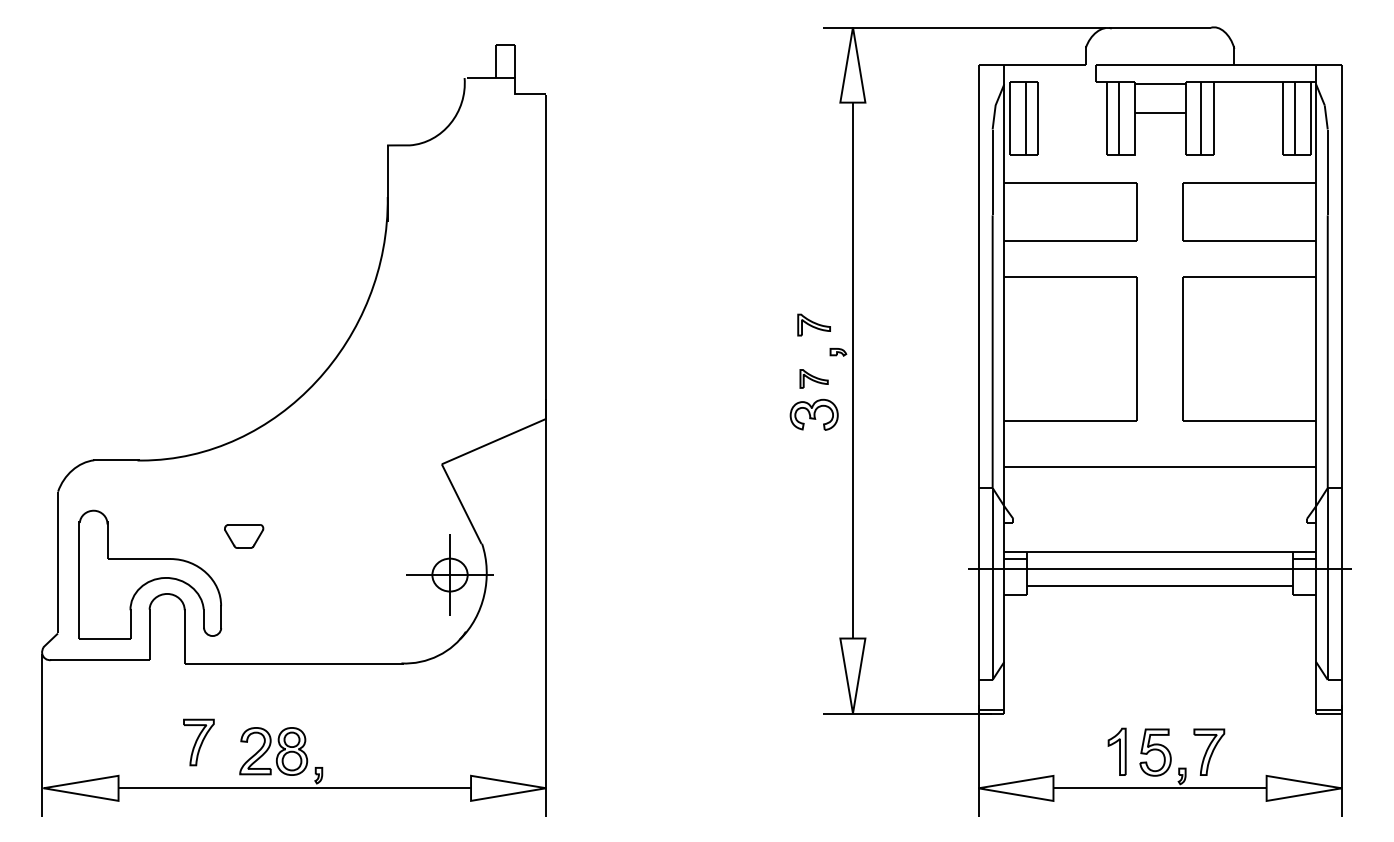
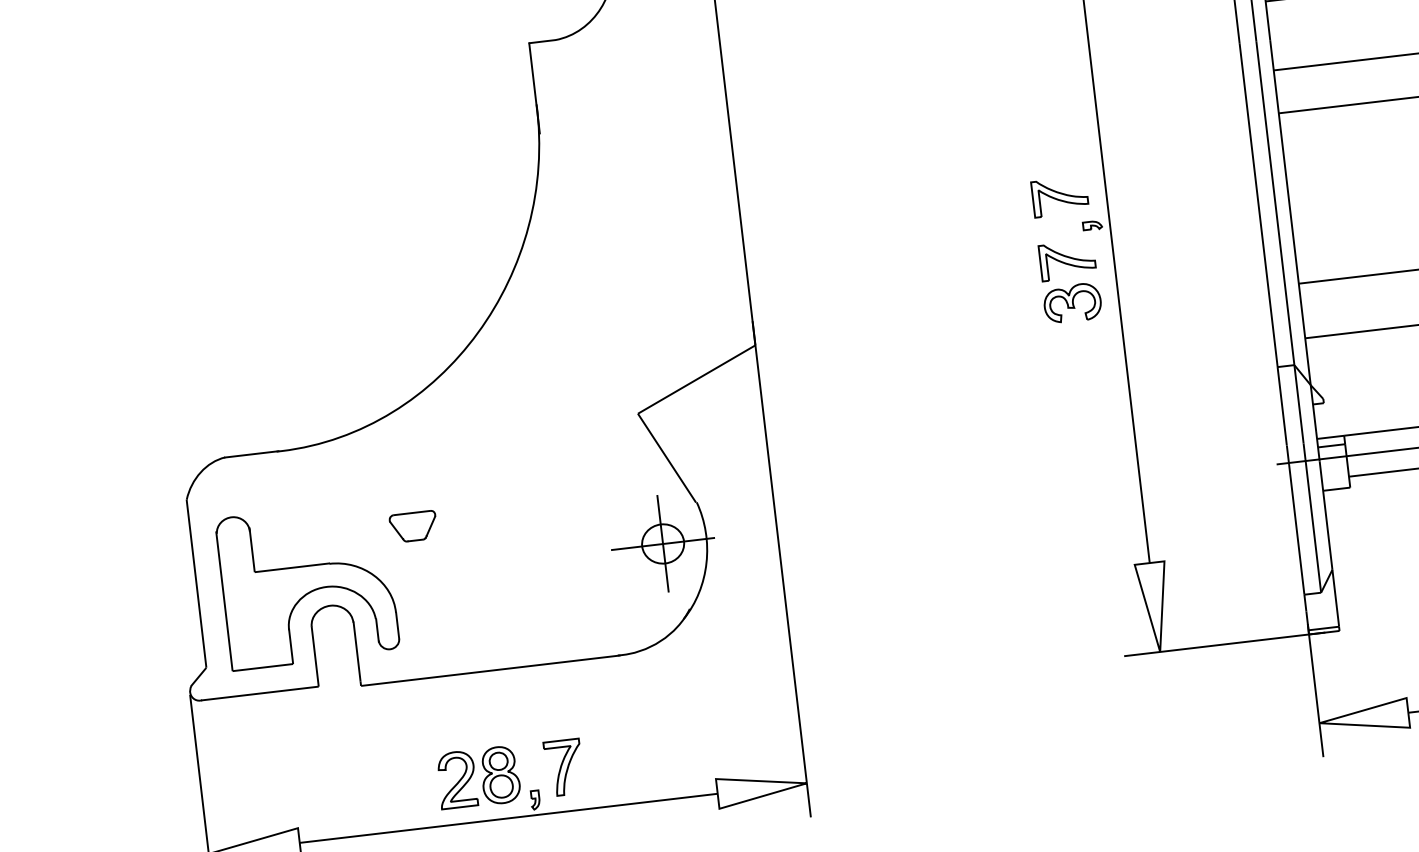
part: (813, 324) -> (1059, 196), size x1.43
part: (813, 378) -> (1066, 260), size x1.67
part: (198, 742) -> (563, 767), moved

